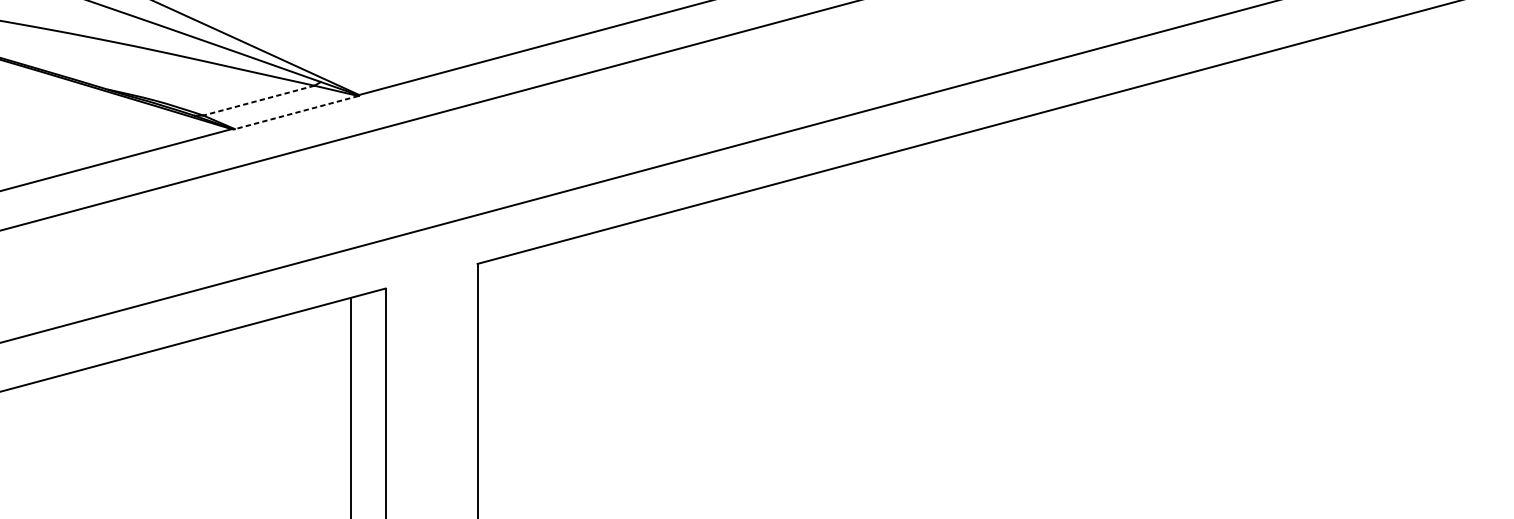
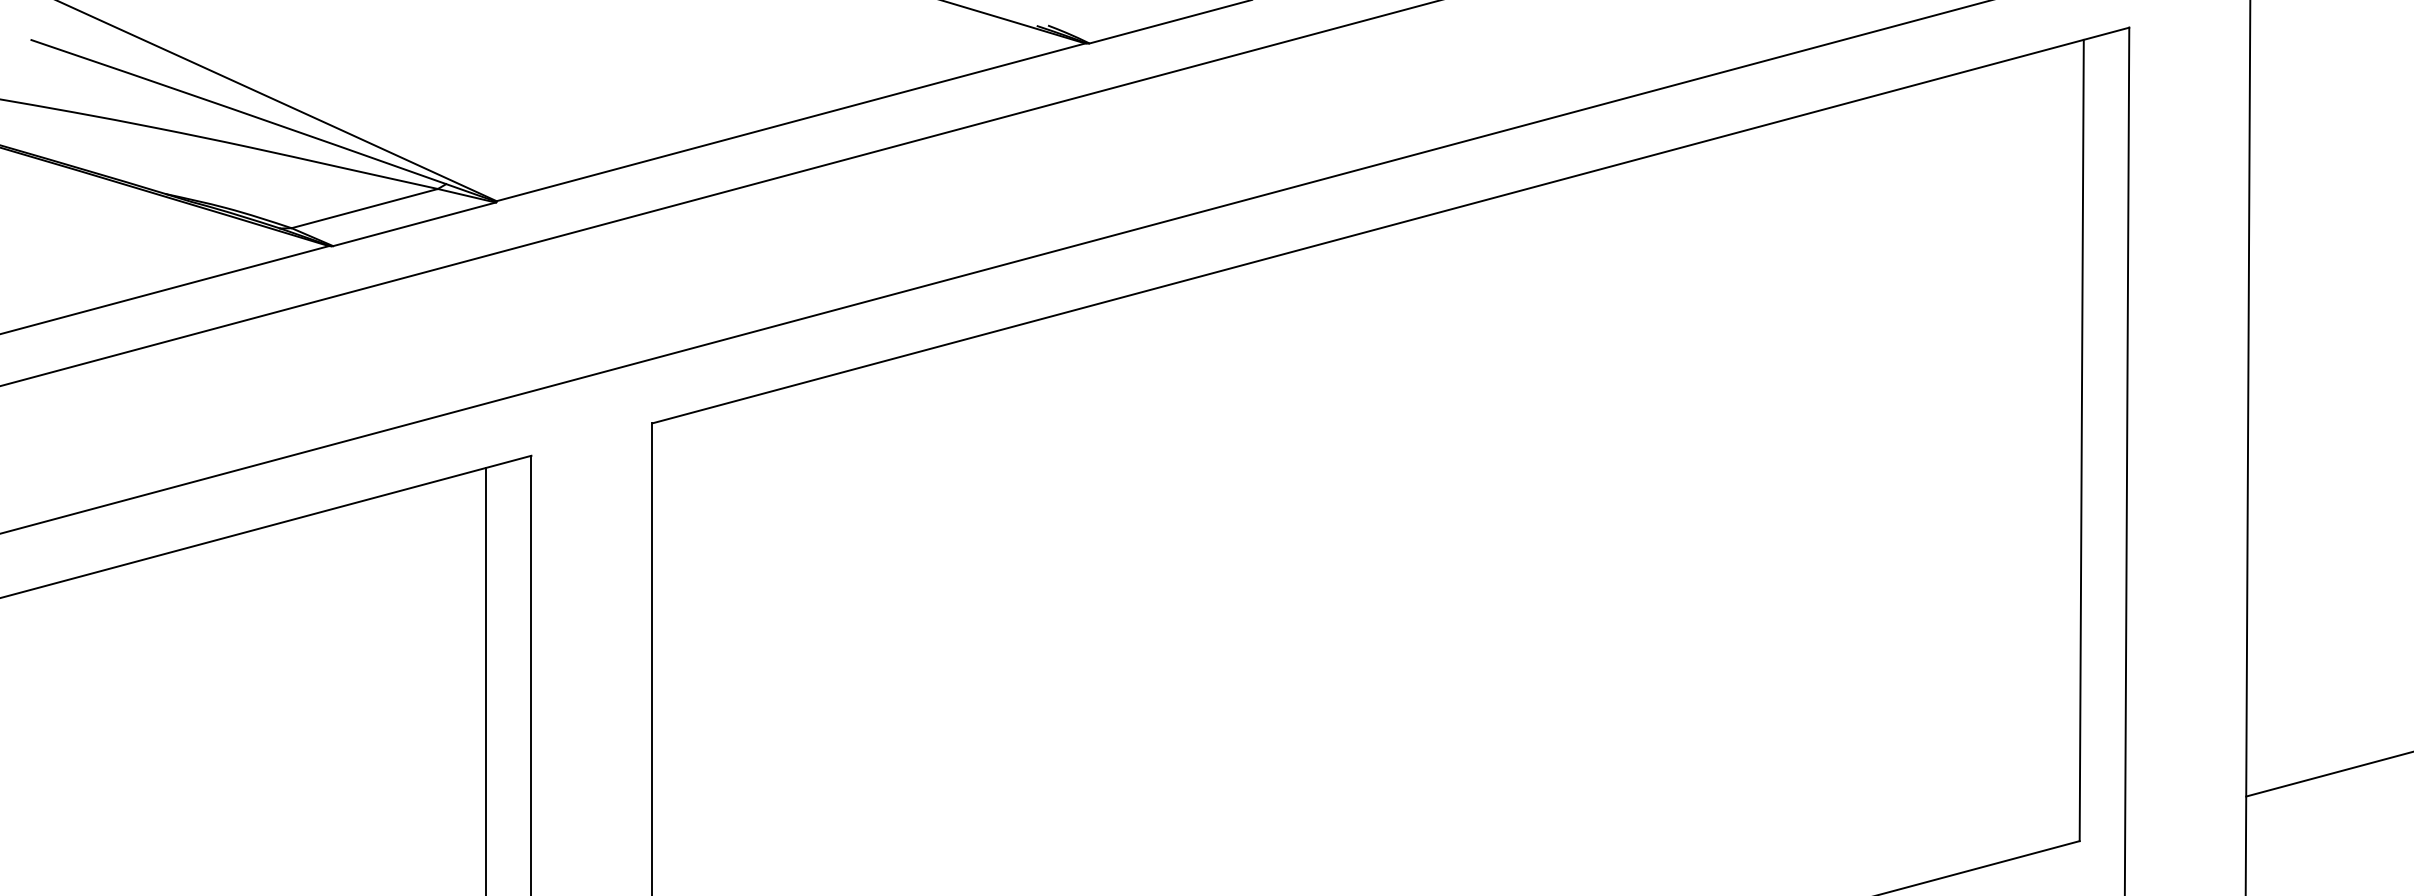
line: (258, 100) -> (364, 208), dashed -> solid
line: (296, 112) -> (414, 224), dashed -> solid

